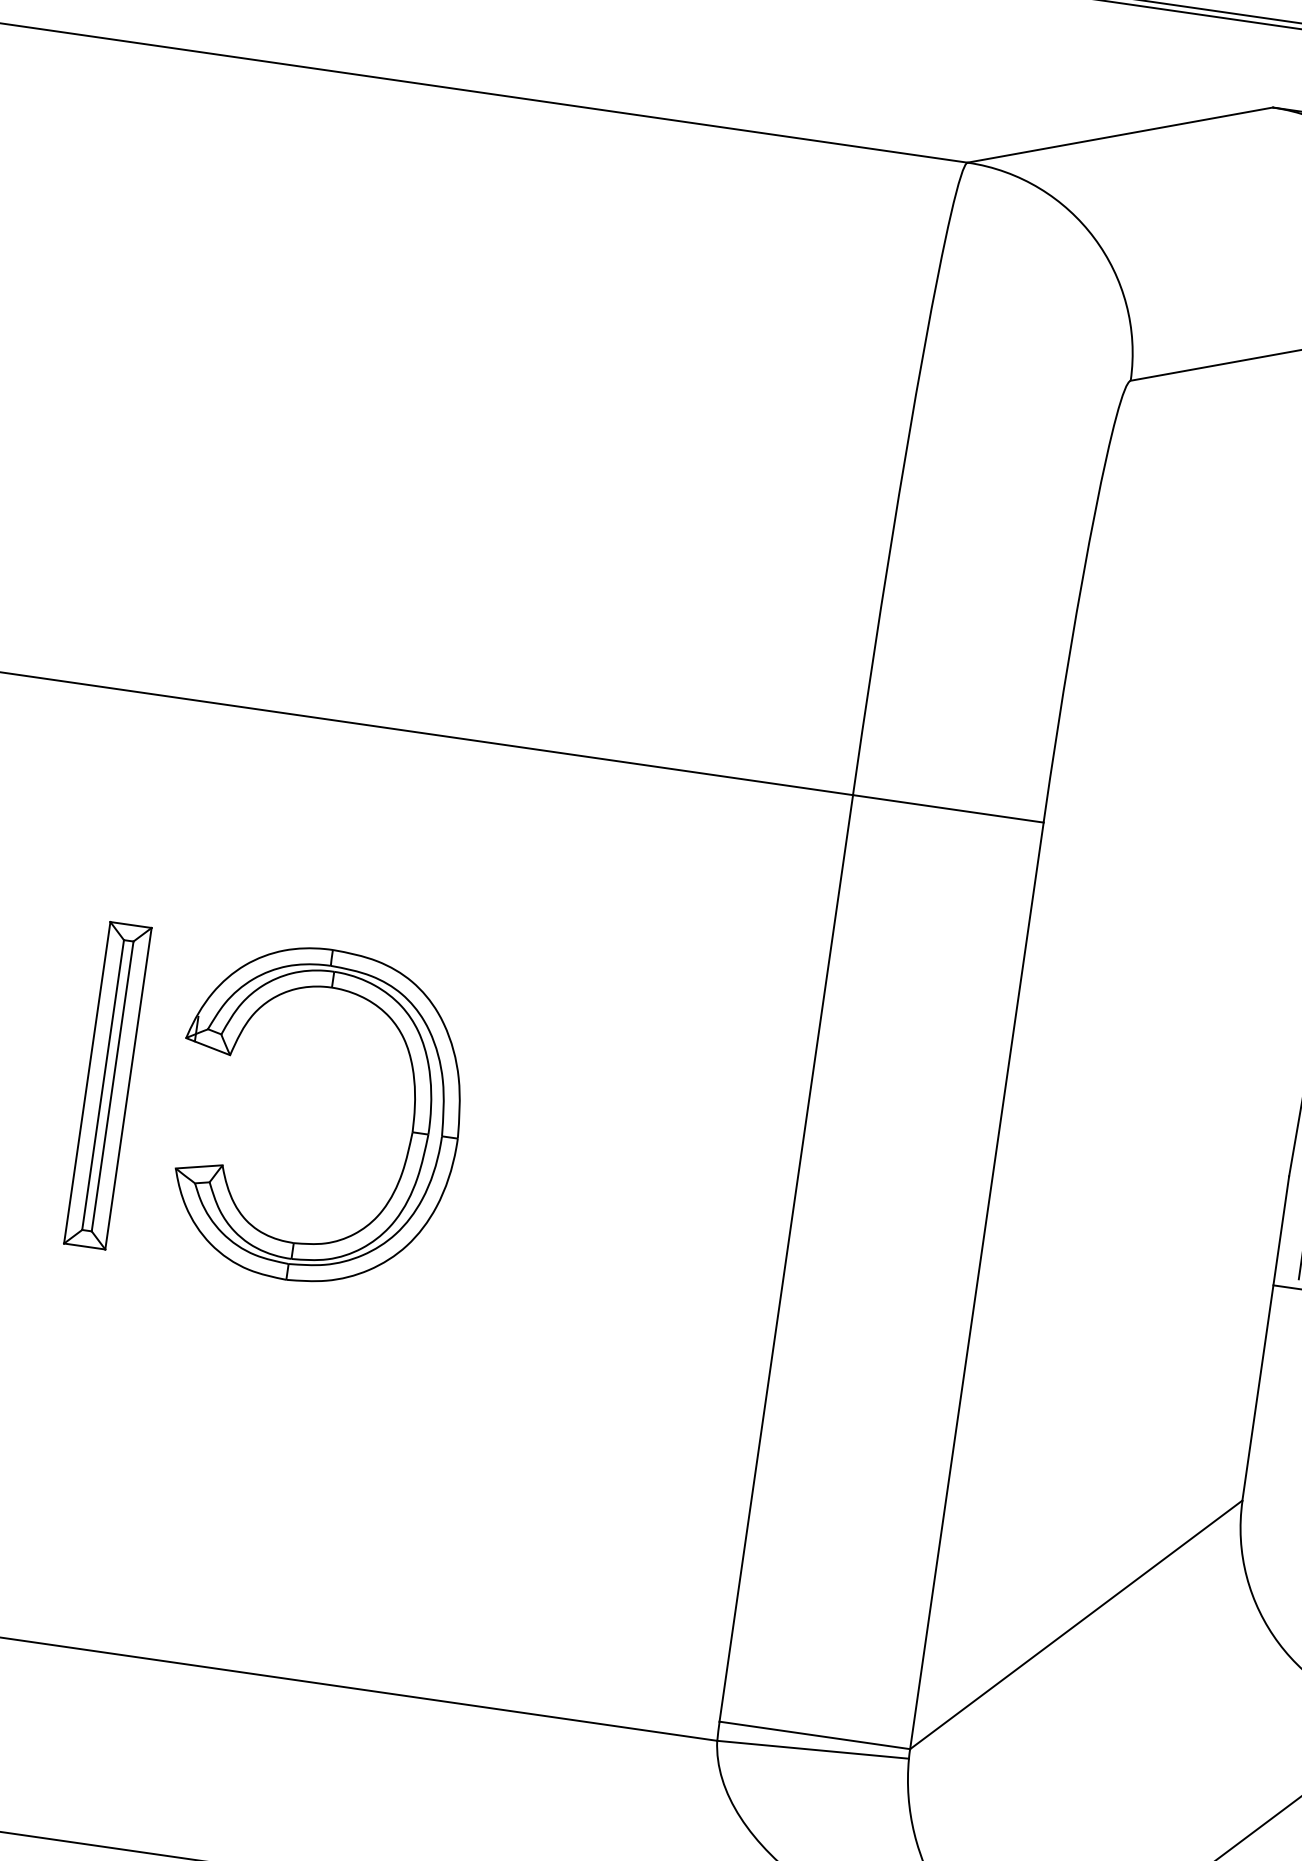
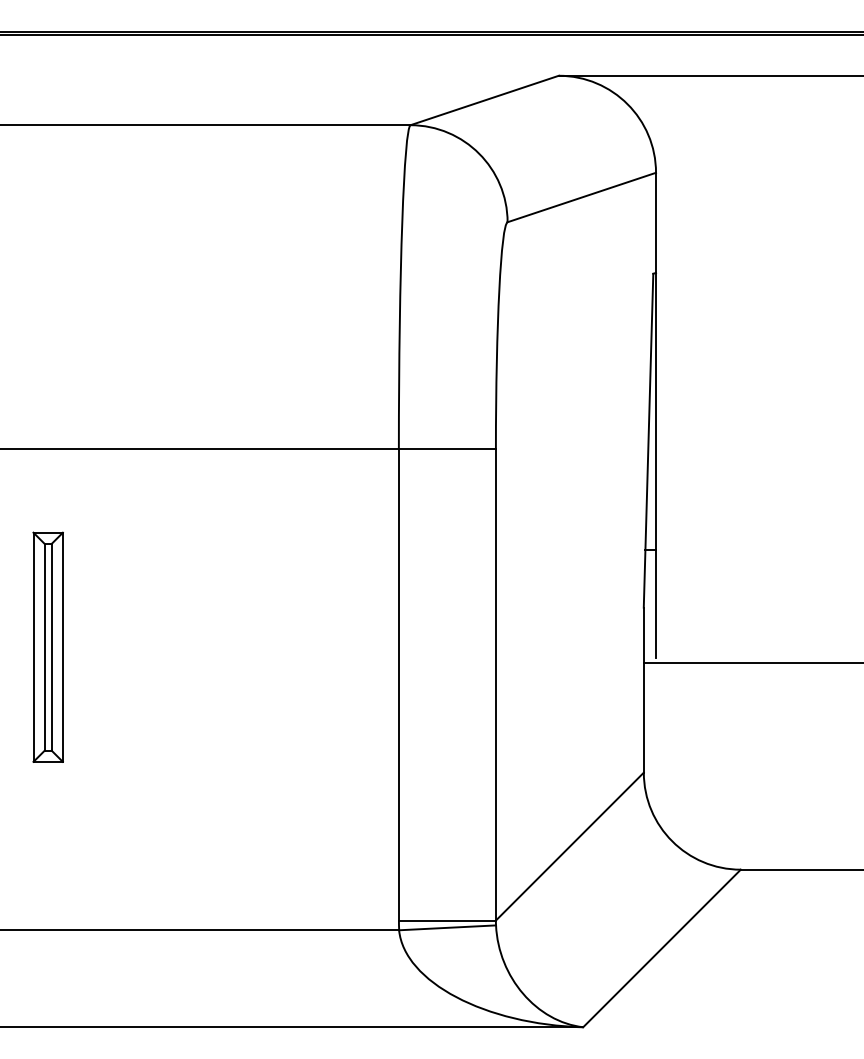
part: (106, 1085) -> (47, 647), size x1.4
part: (411, 1129) -> (202, 647), removed

